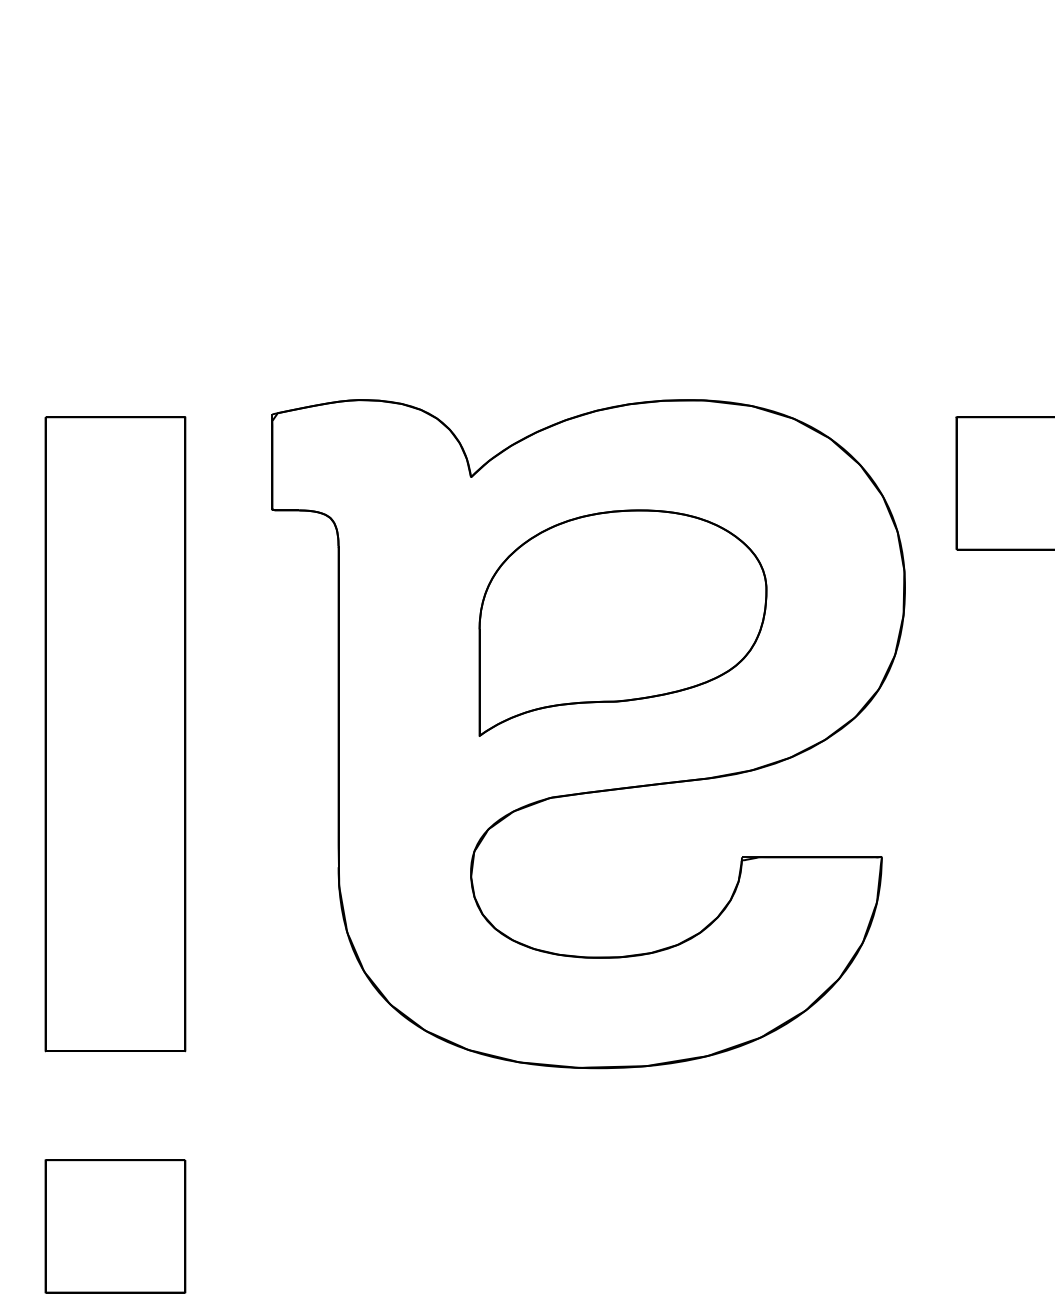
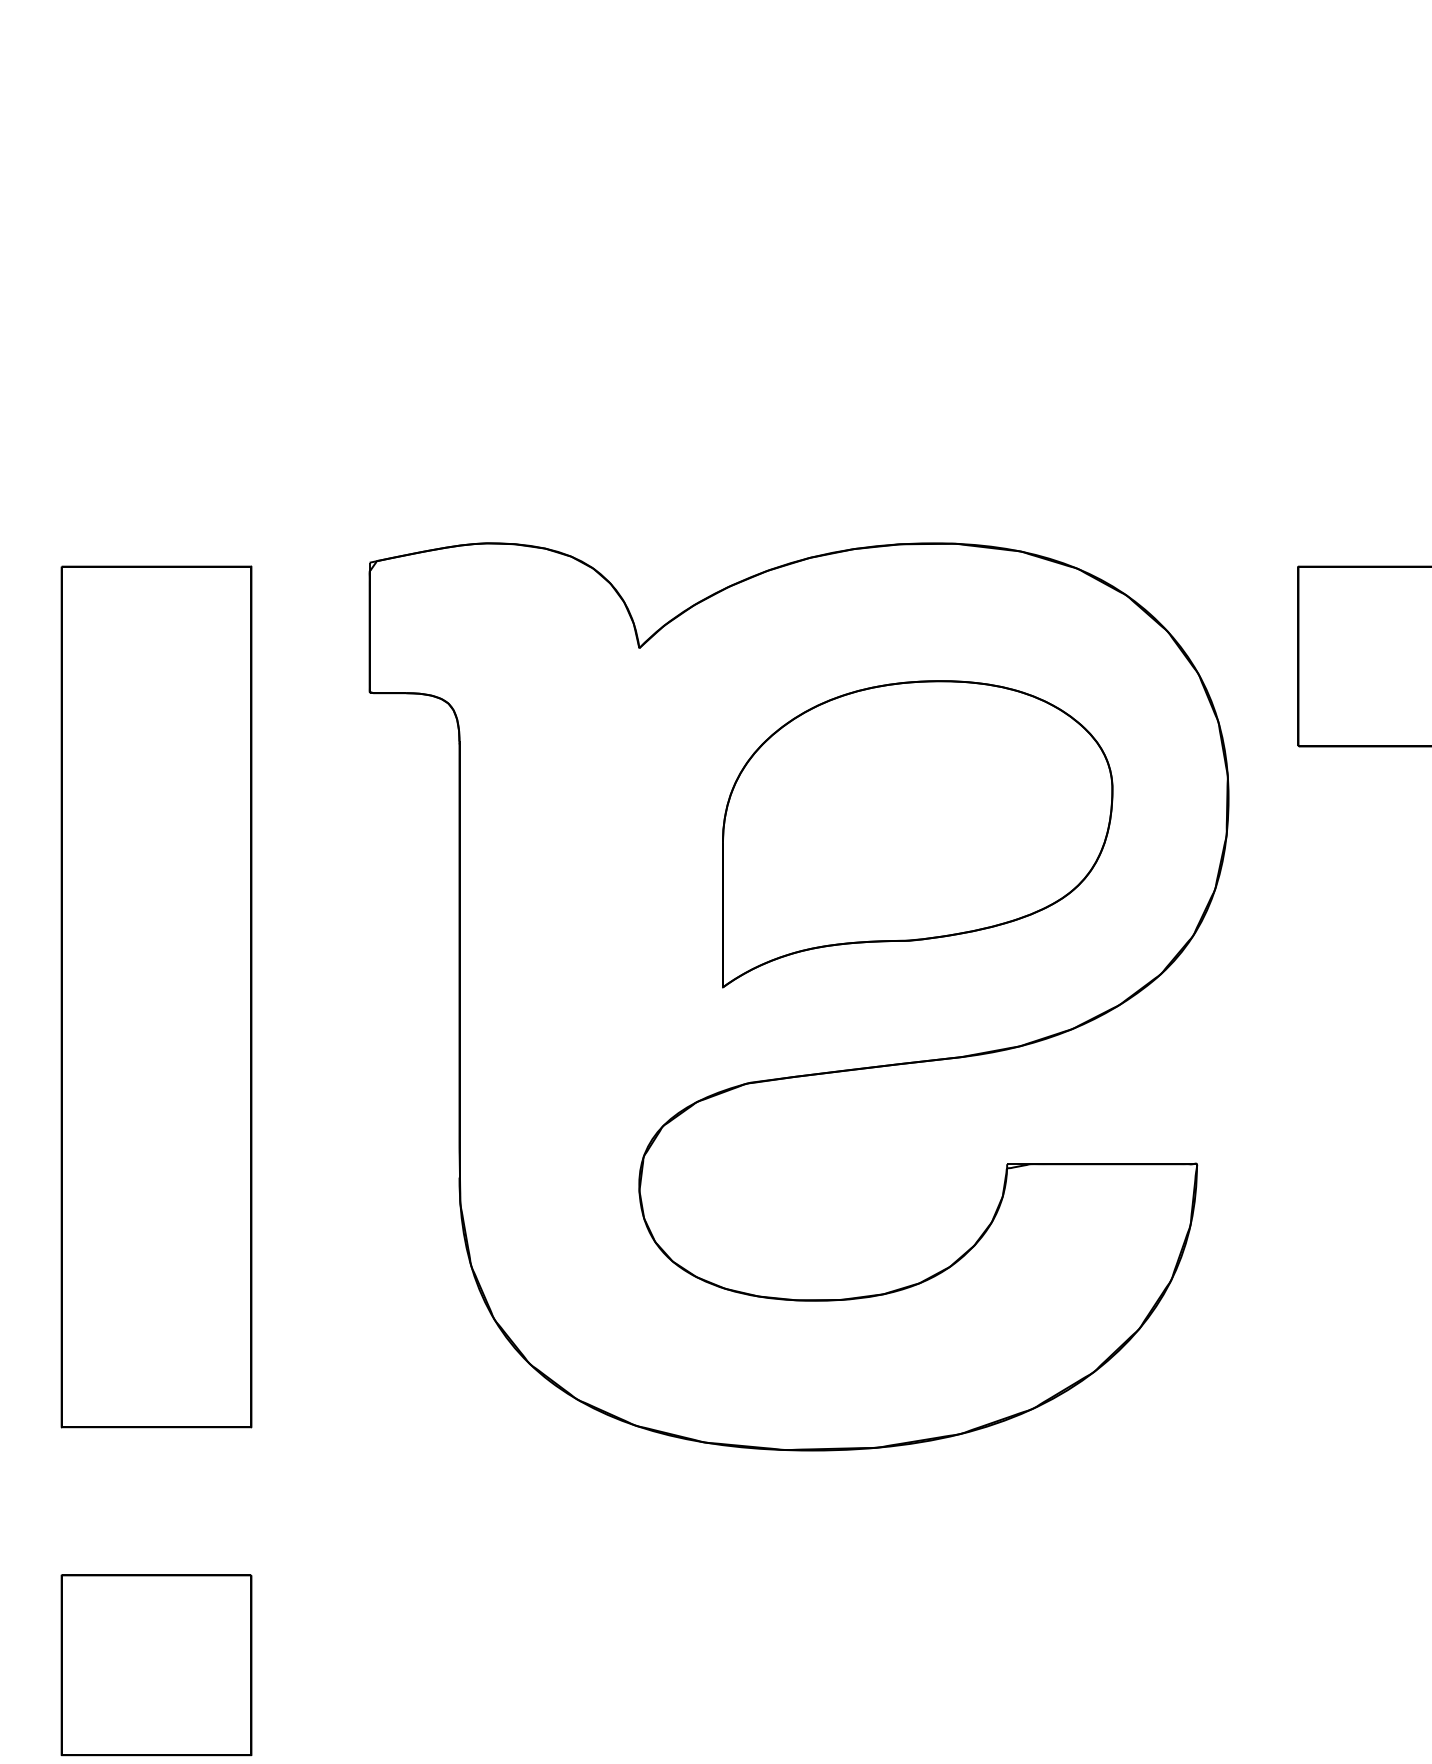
part: (622, 623) -> (917, 834), moved

